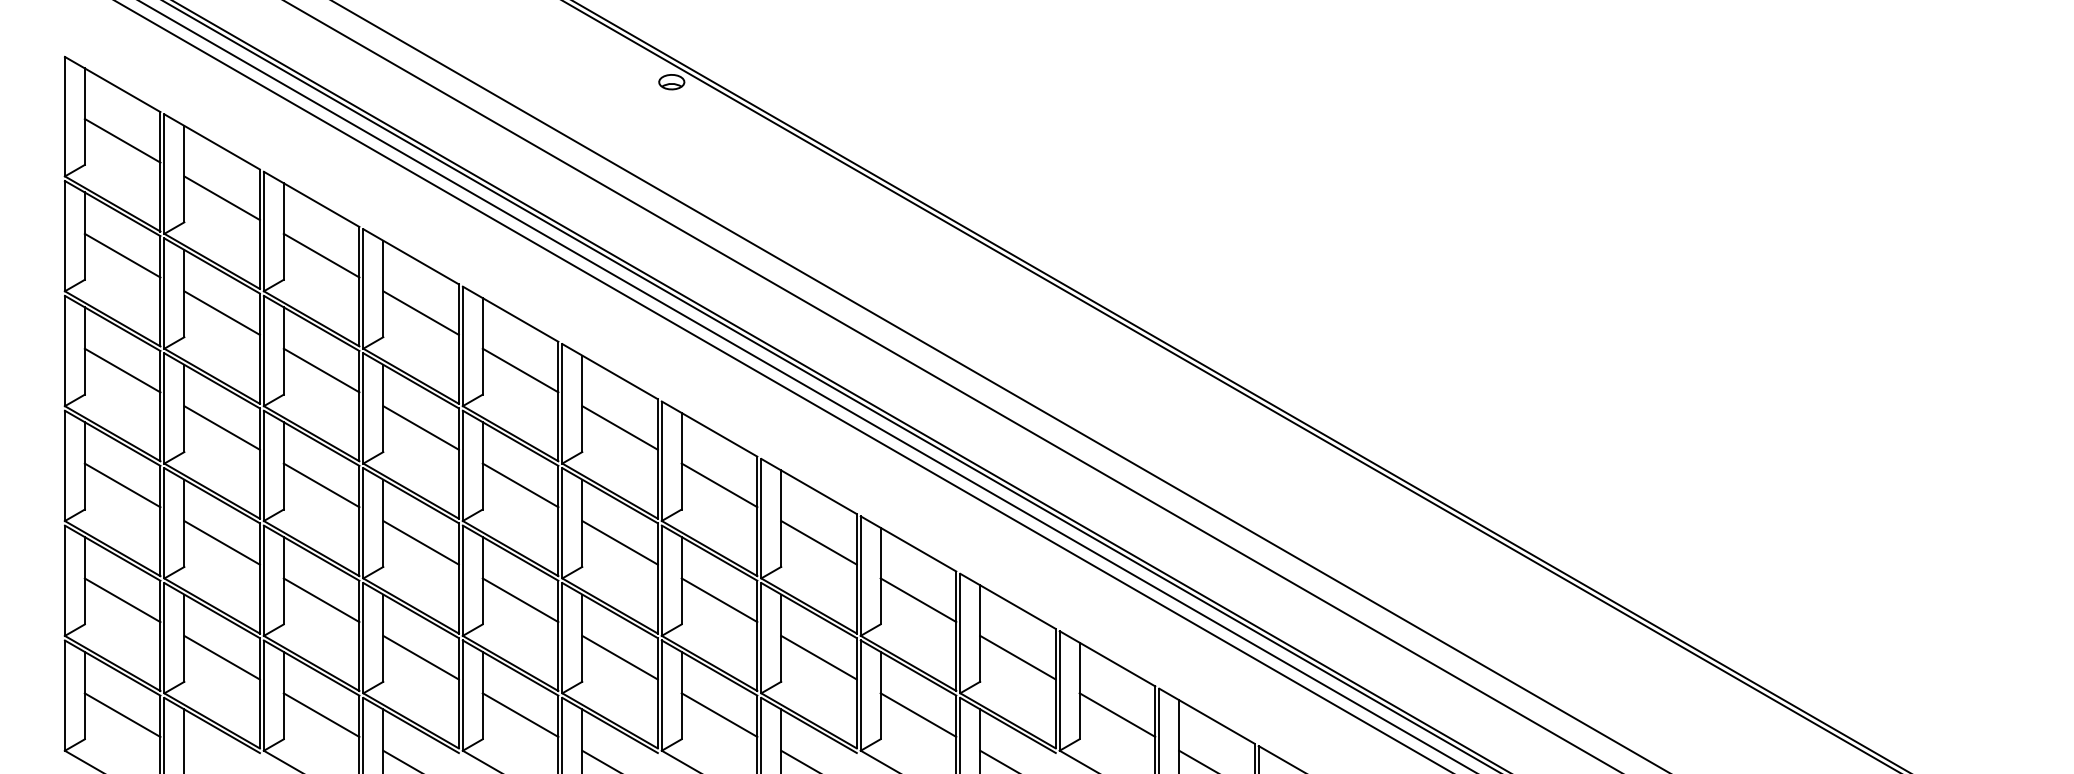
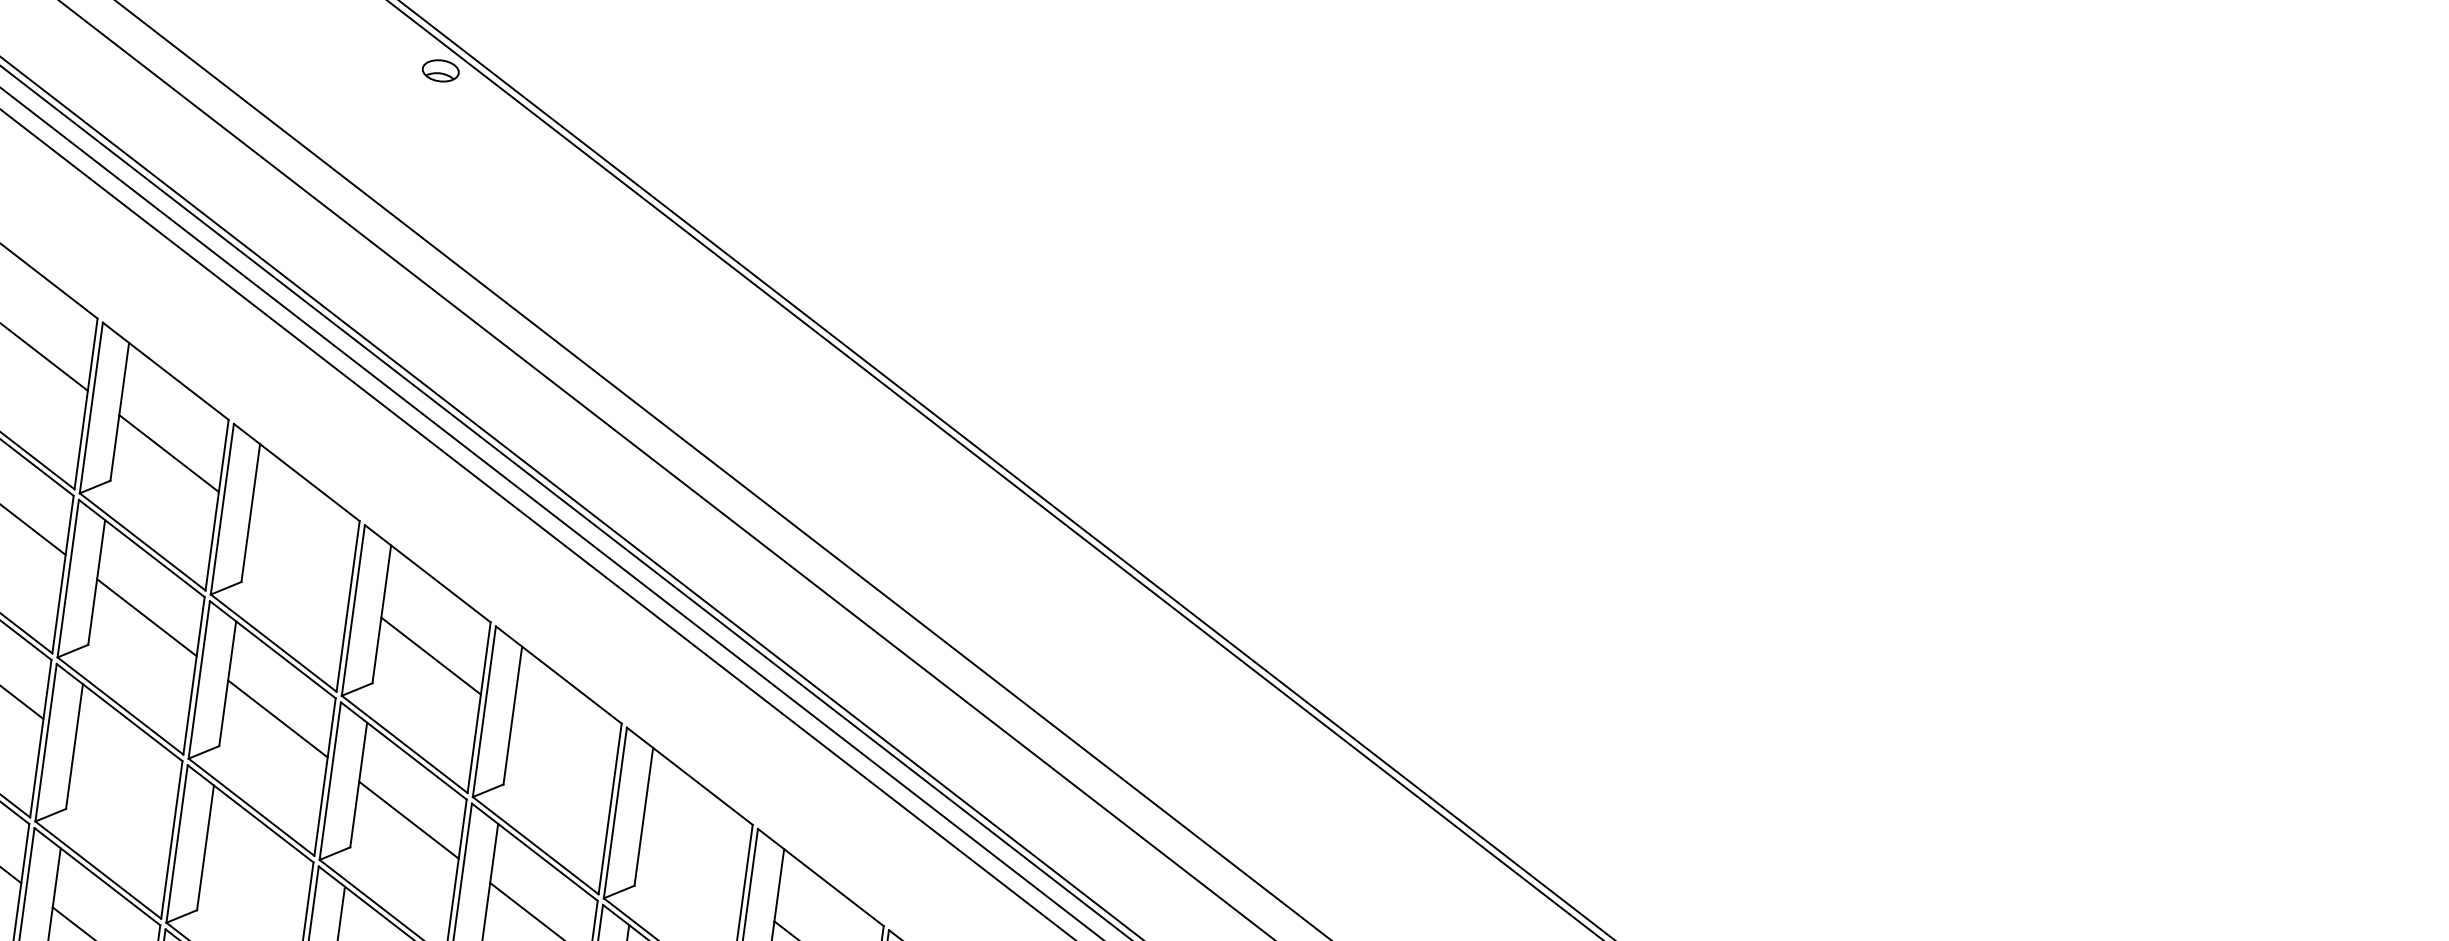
line: (619, 427) -> (299, 554), removed
line: (818, 542) -> (561, 756), removed
line: (520, 600) -> (124, 782), removed
line: (918, 600) -> (693, 858), removed
line: (619, 657) -> (254, 882), removed

